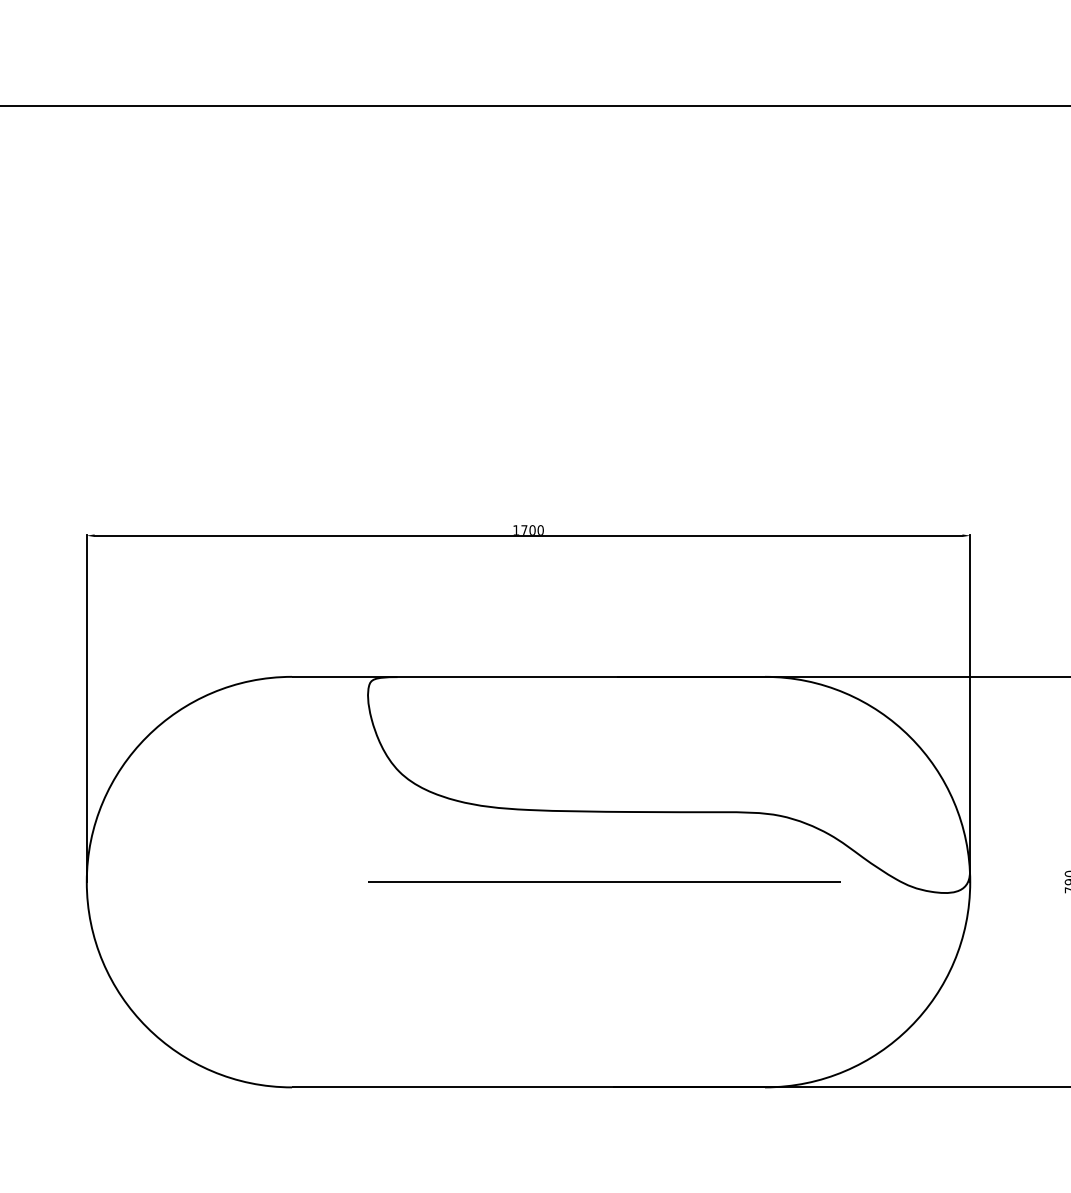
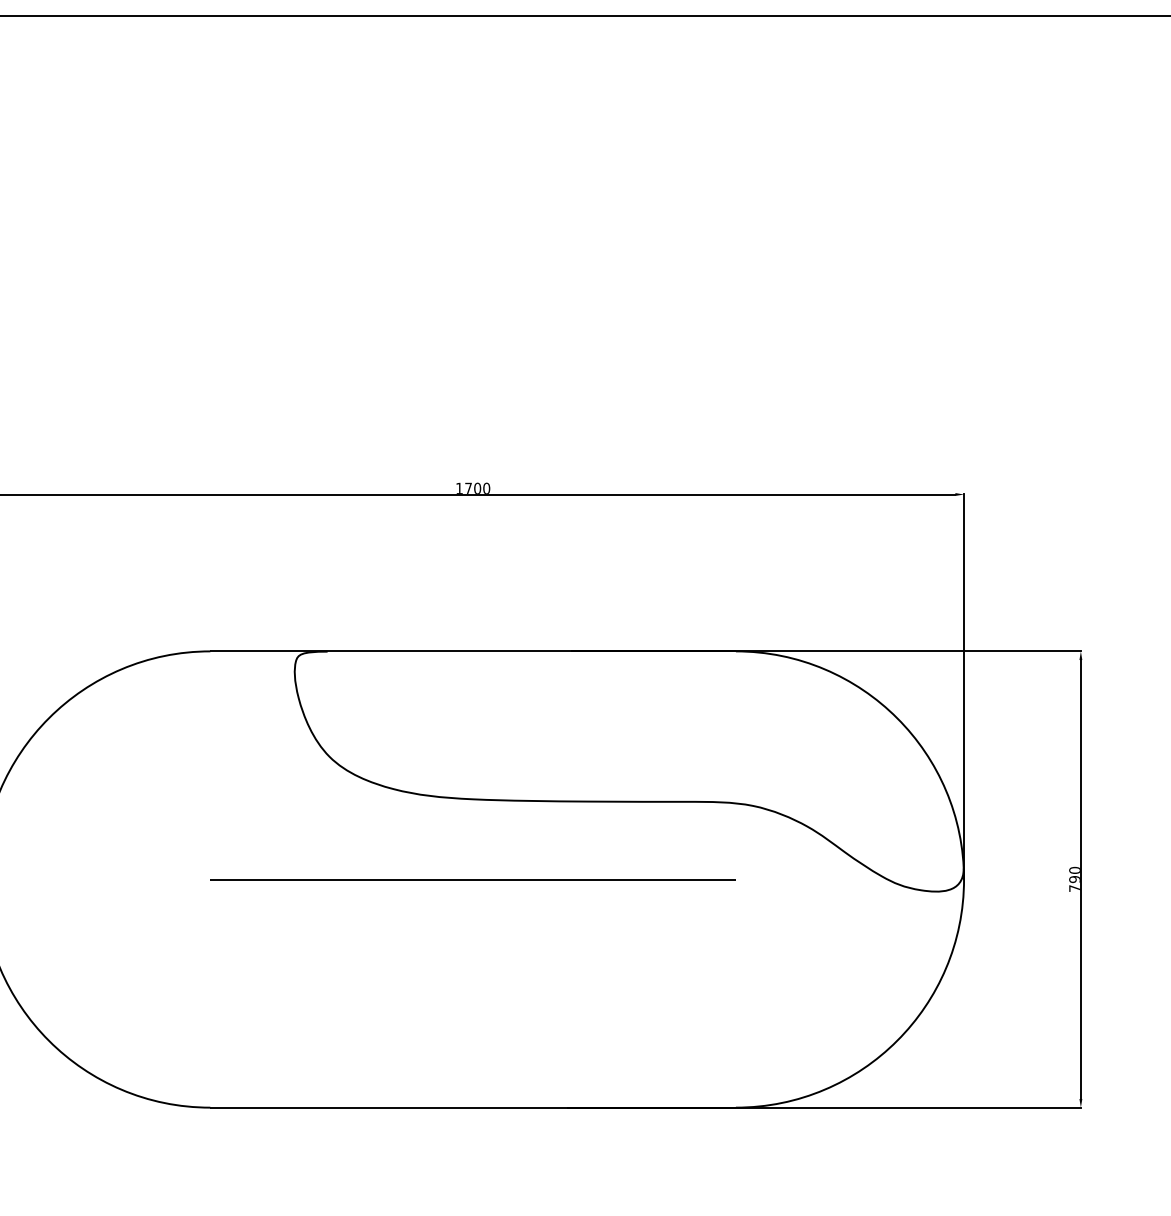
line: (604, 881) -> (473, 878), moved

